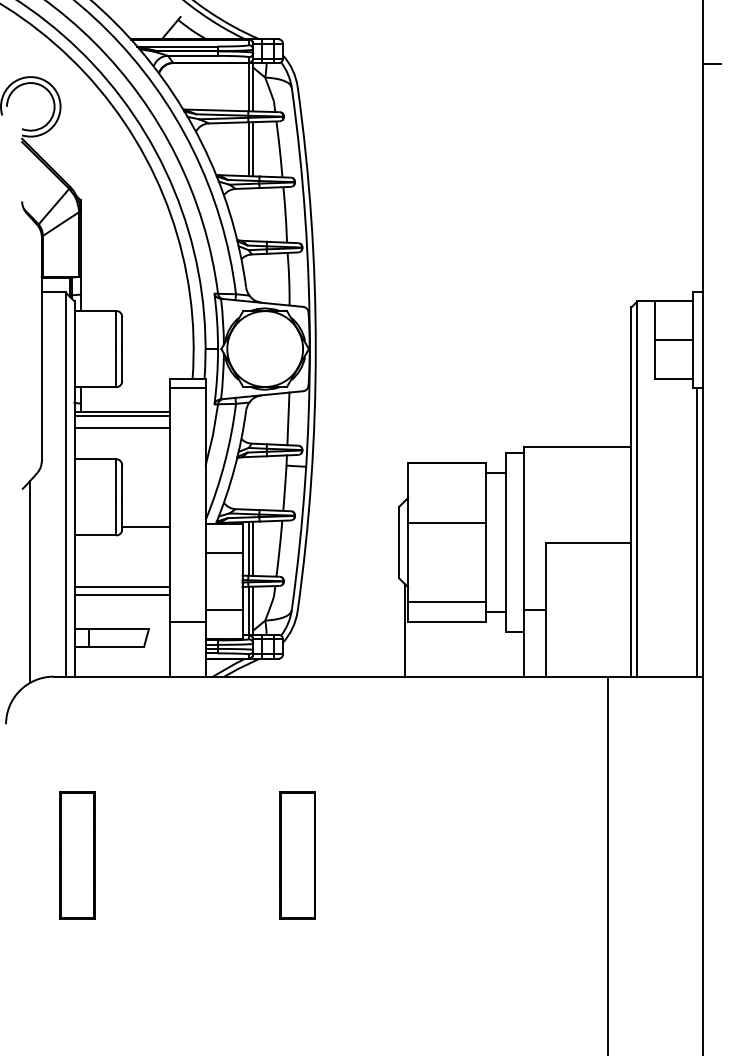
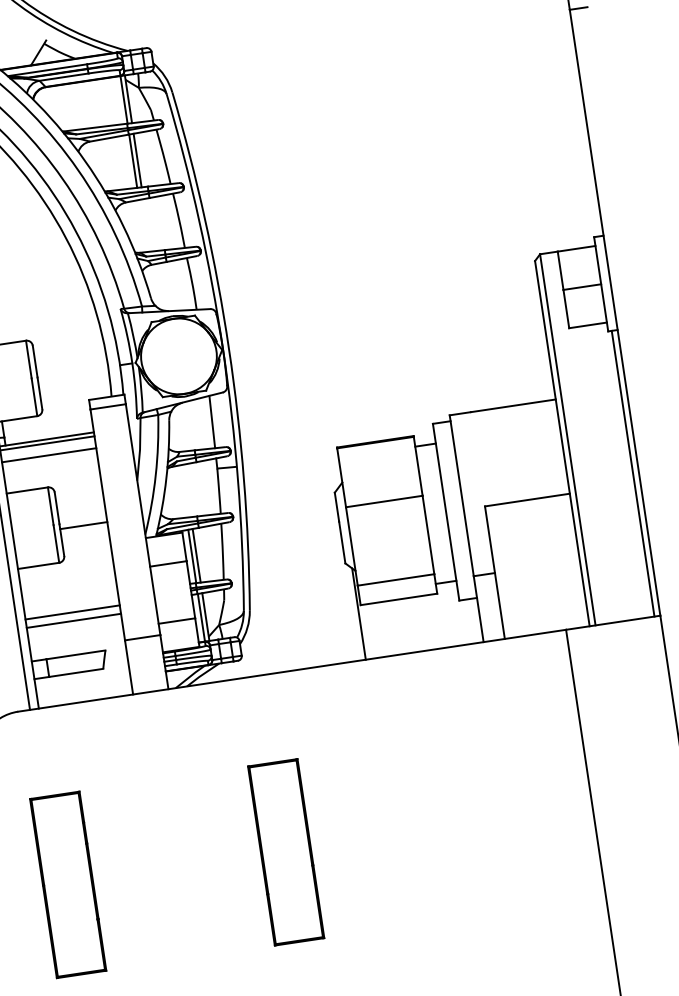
line: (145, 527) -> (83, 525), moved
part: (77, 855) -> (68, 885), size x1.43
part: (297, 855) -> (285, 852), size x1.43

